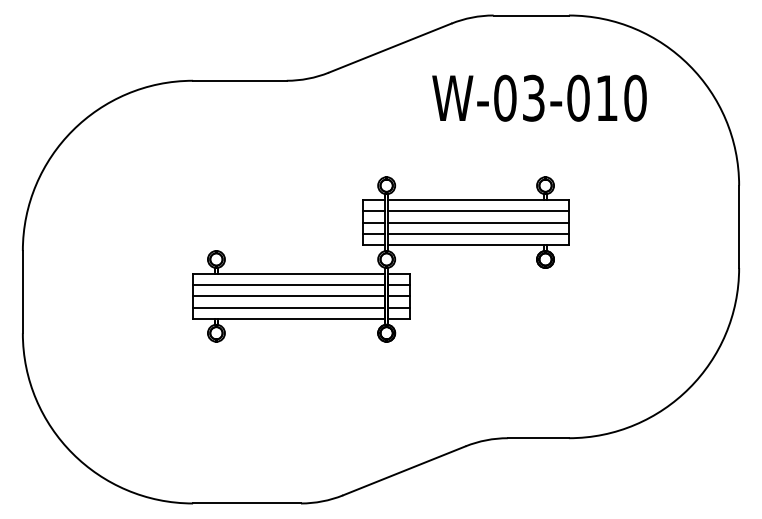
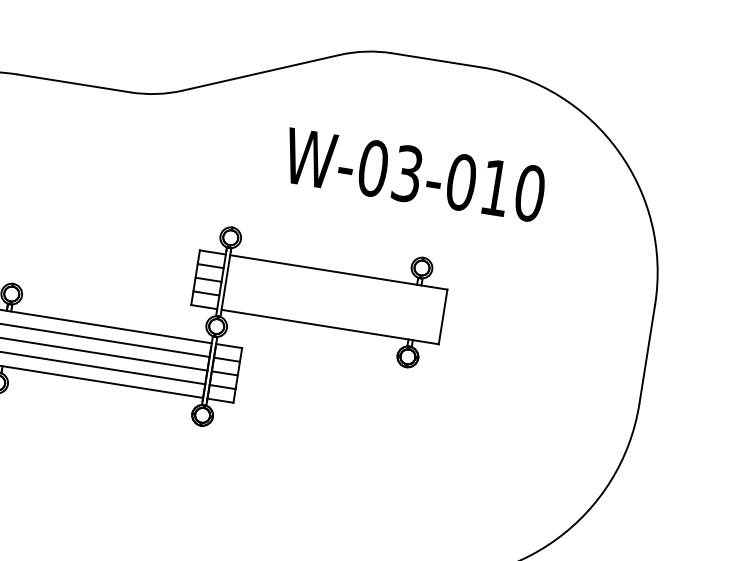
text: (539, 97) -> (414, 174), moved
line: (478, 211) -> (336, 286), removed
line: (478, 222) -> (334, 299), removed
line: (478, 233) -> (332, 312), removed

